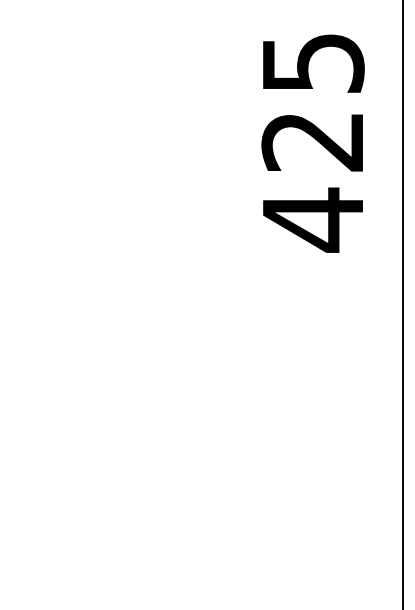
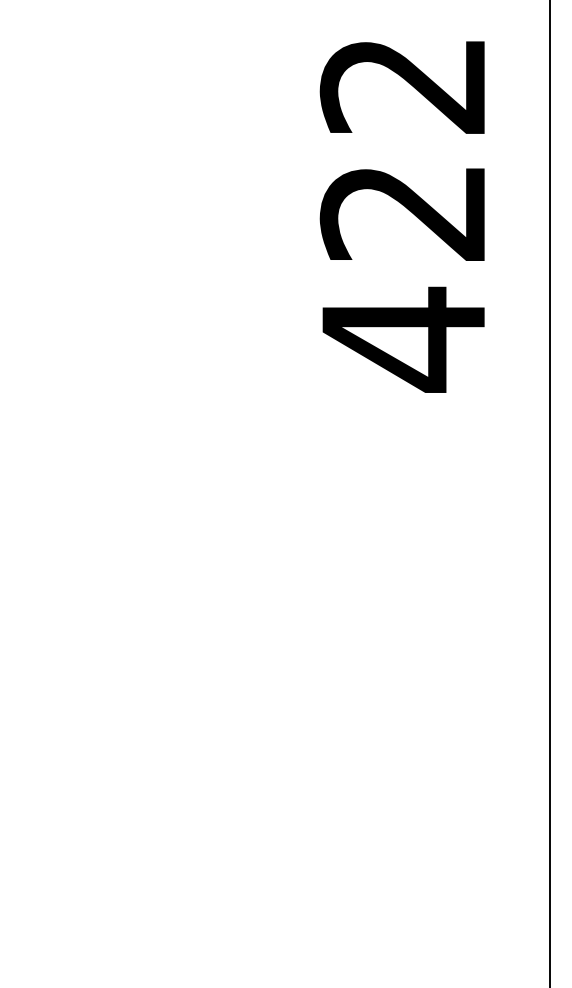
text: (312, 63) -> (402, 85), 425 -> 422

